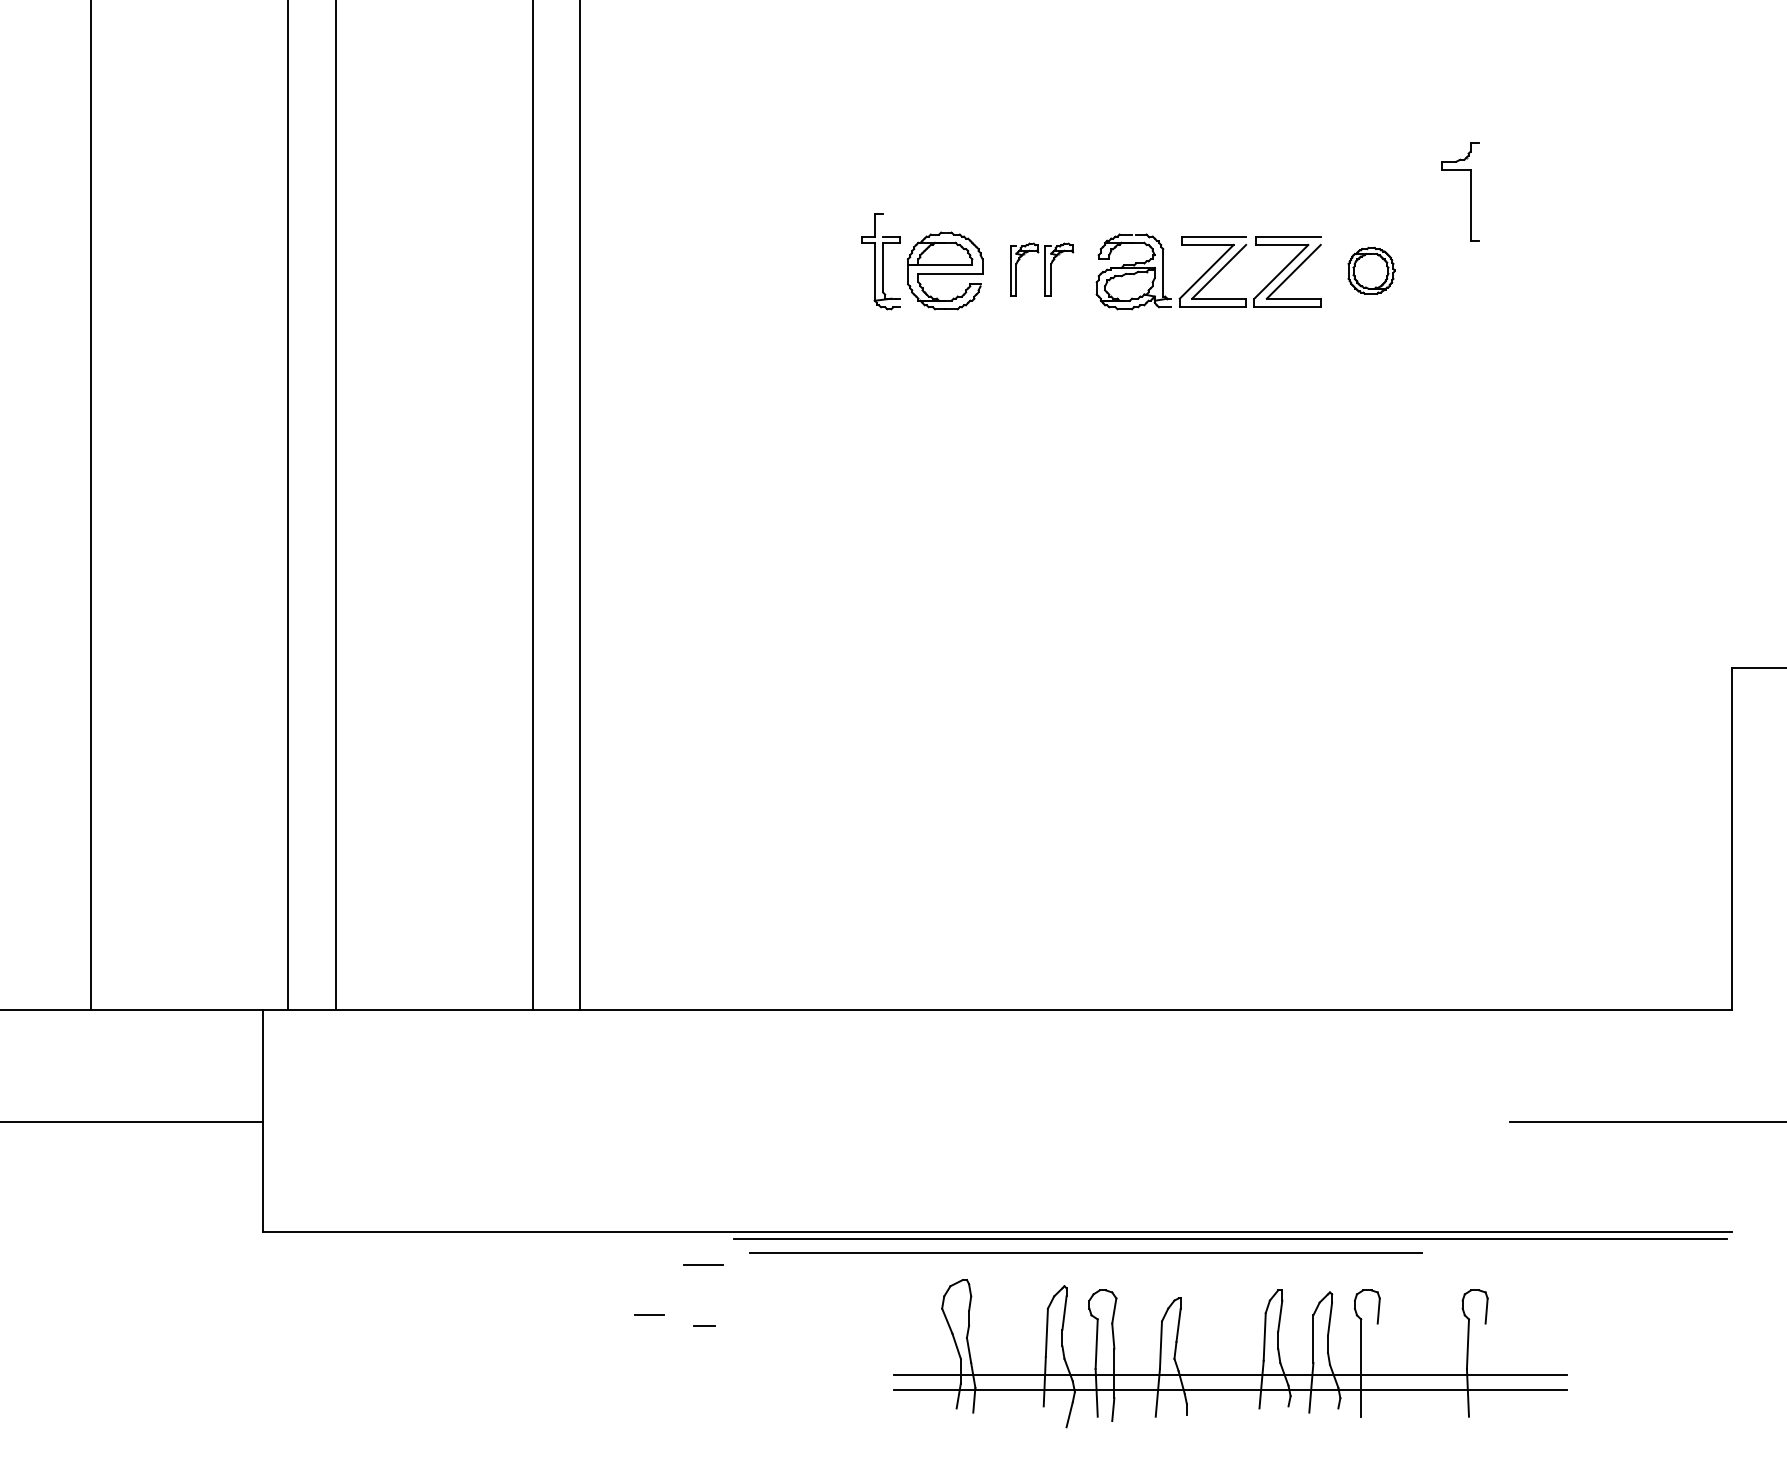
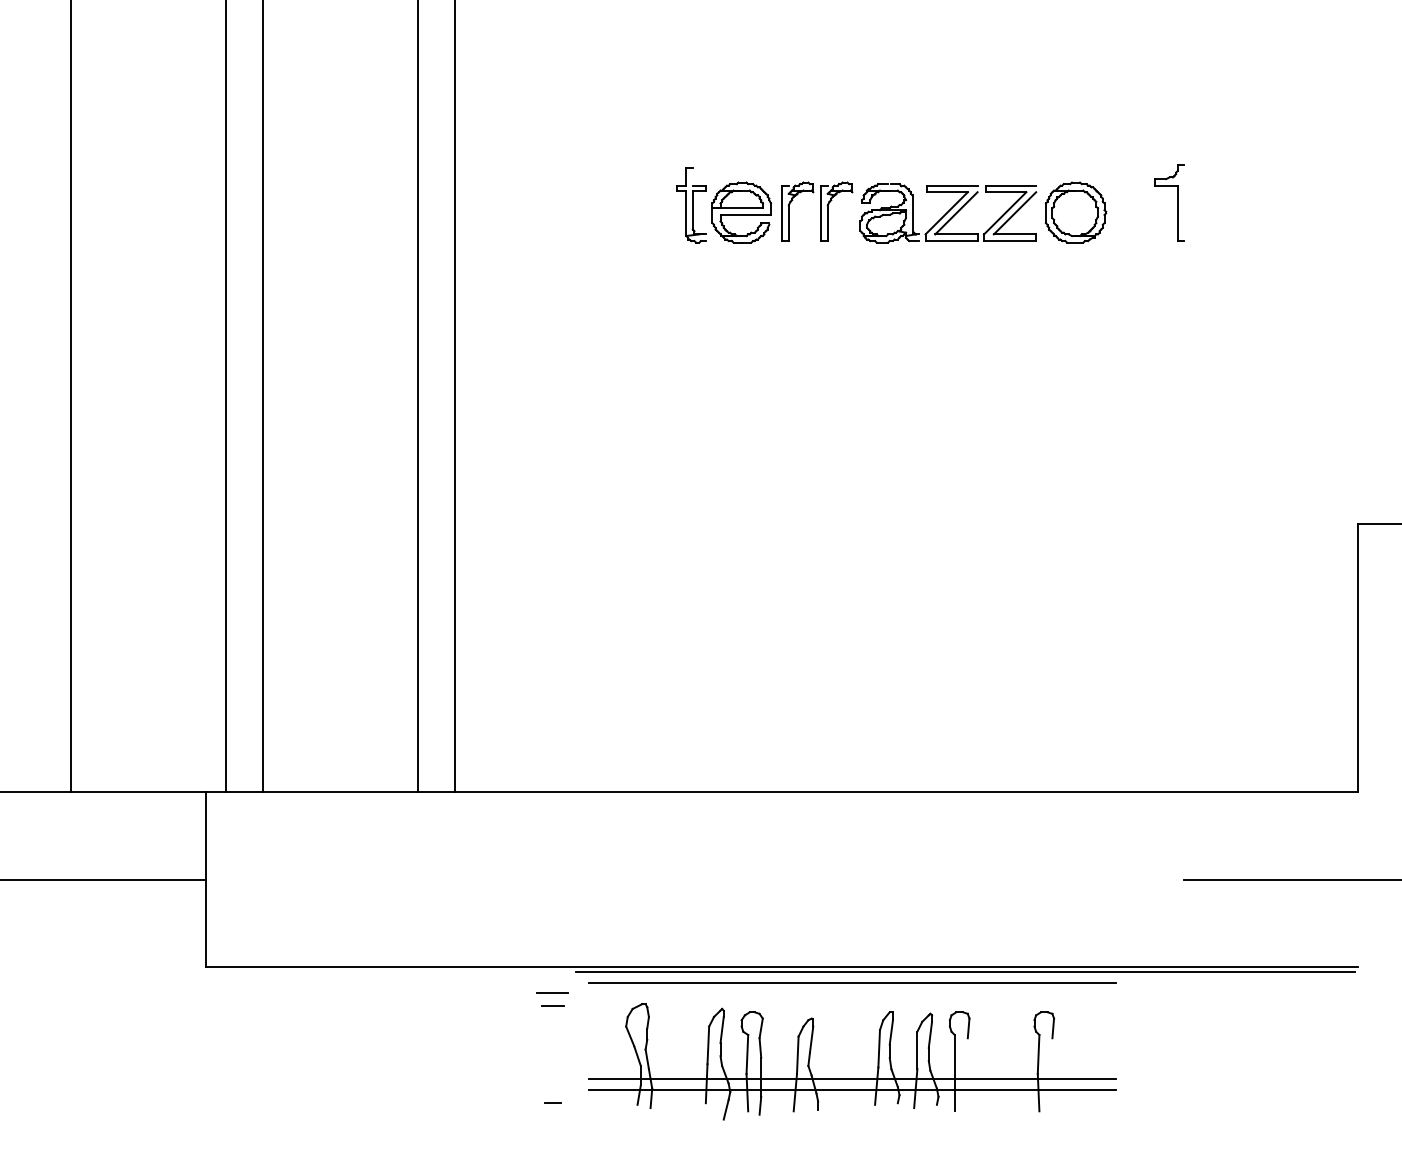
part: (1470, 191) -> (1177, 202), moved
part: (1042, 269) -> (817, 211), size x1.43
part: (1370, 270) -> (1075, 212), size x1.67
line: (649, 1314) -> (552, 1005), moved
line: (704, 1325) -> (552, 1102), moved
part: (1230, 1374) -> (852, 1078), moved

